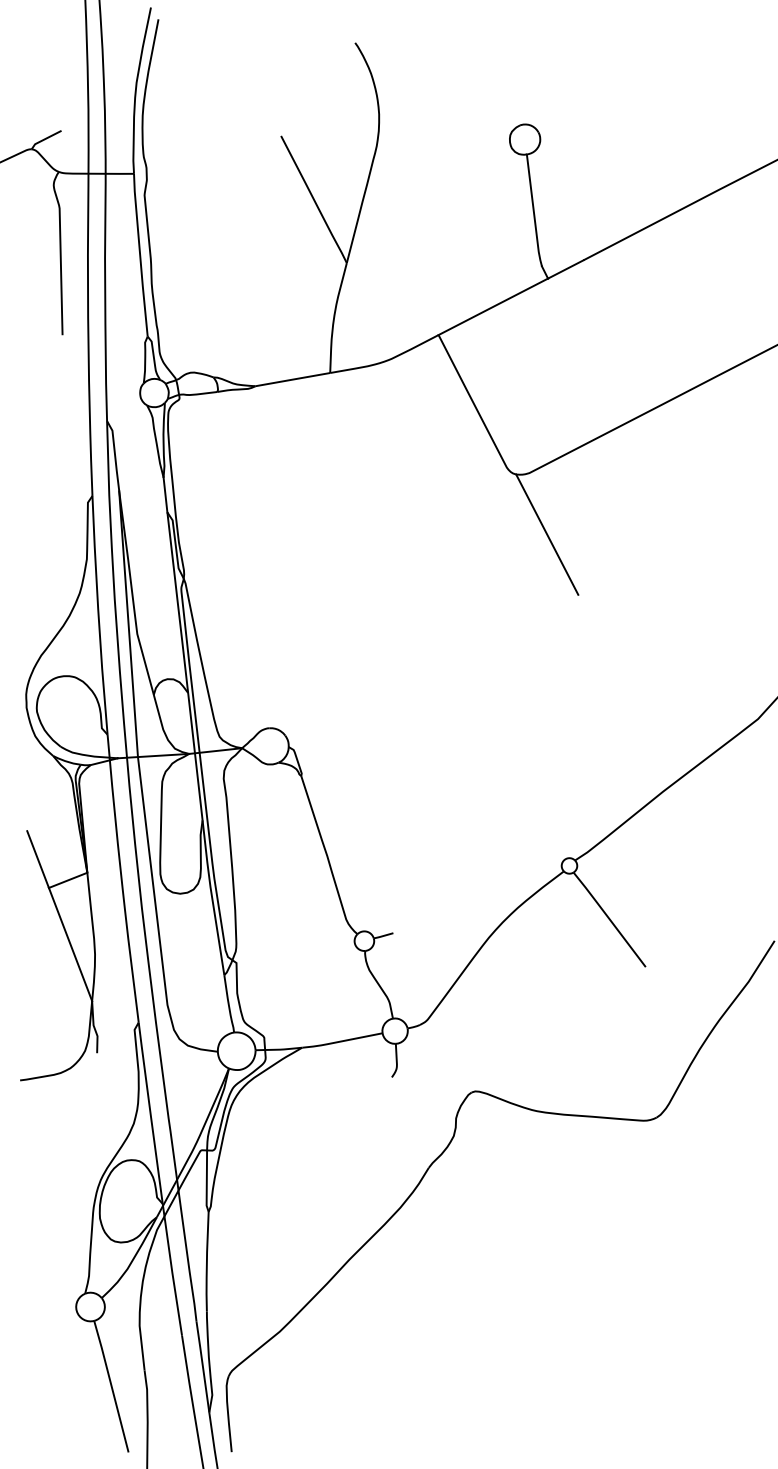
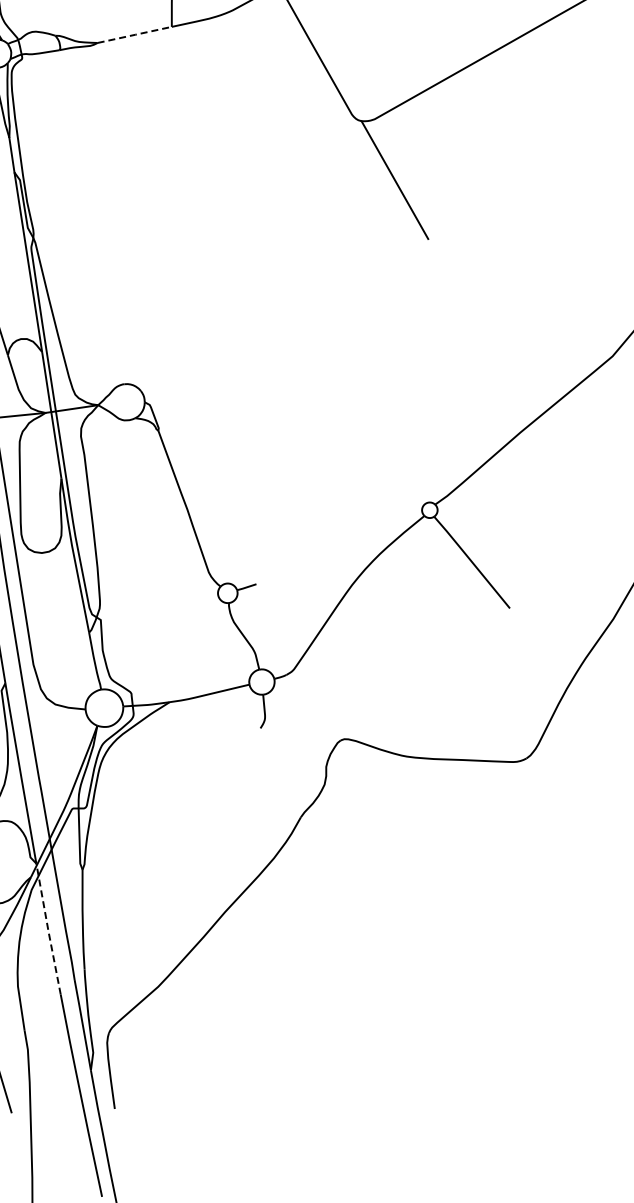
line: (293, 379) -> (135, 34), solid -> dashed
line: (171, 1269) -> (47, 928), solid -> dashed

